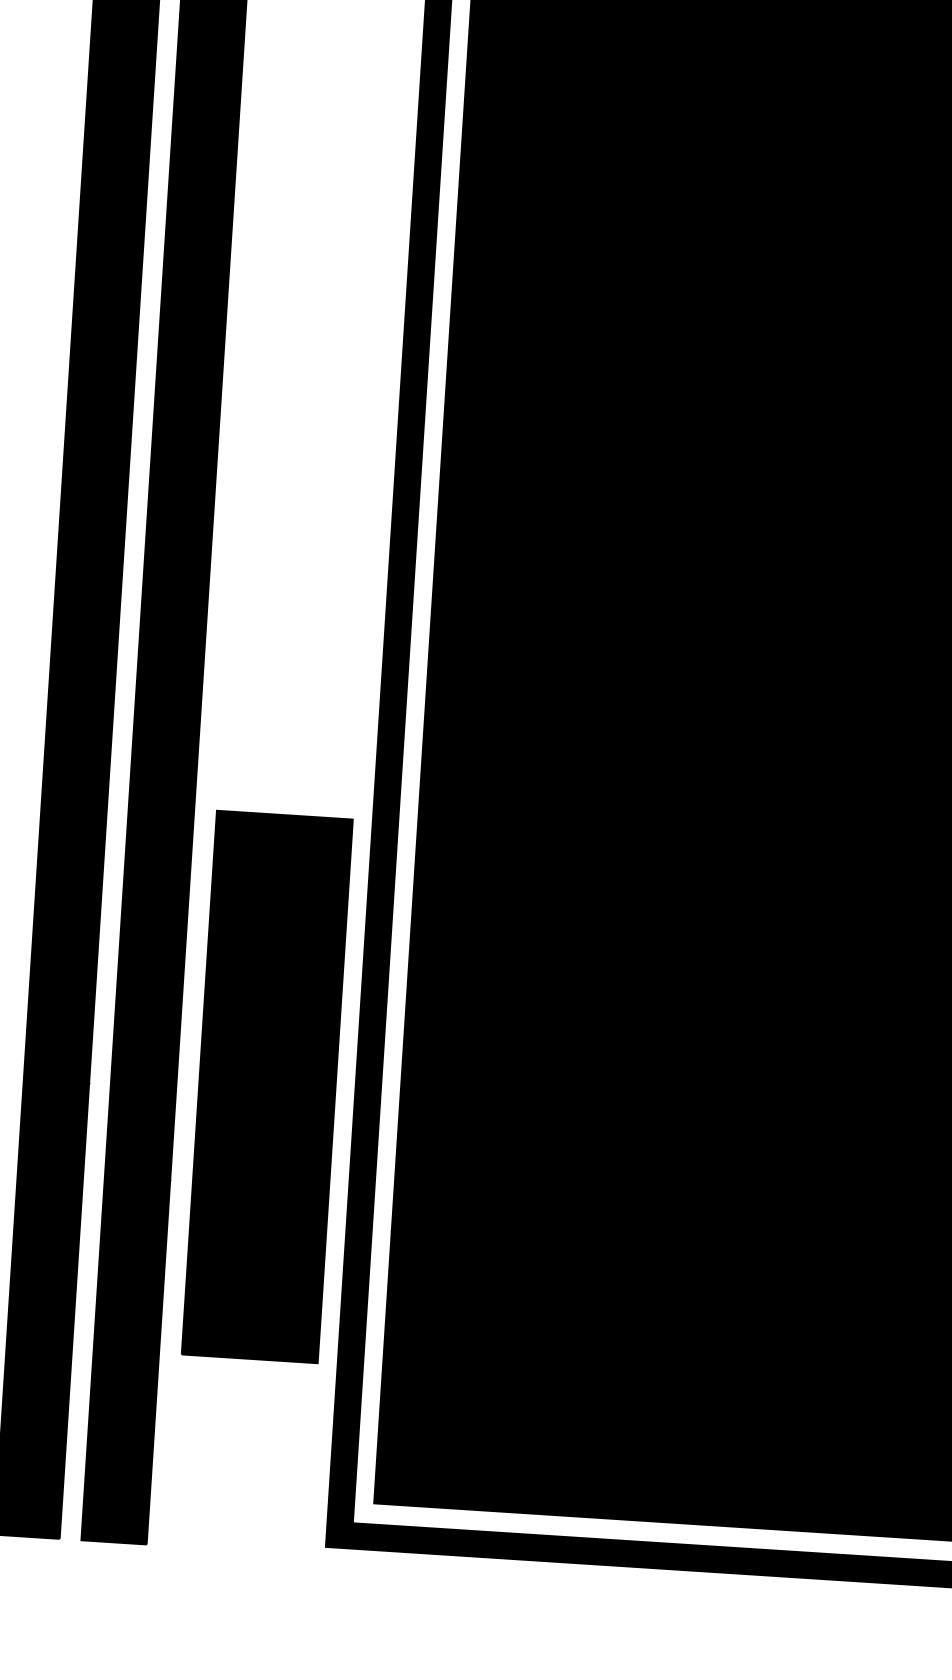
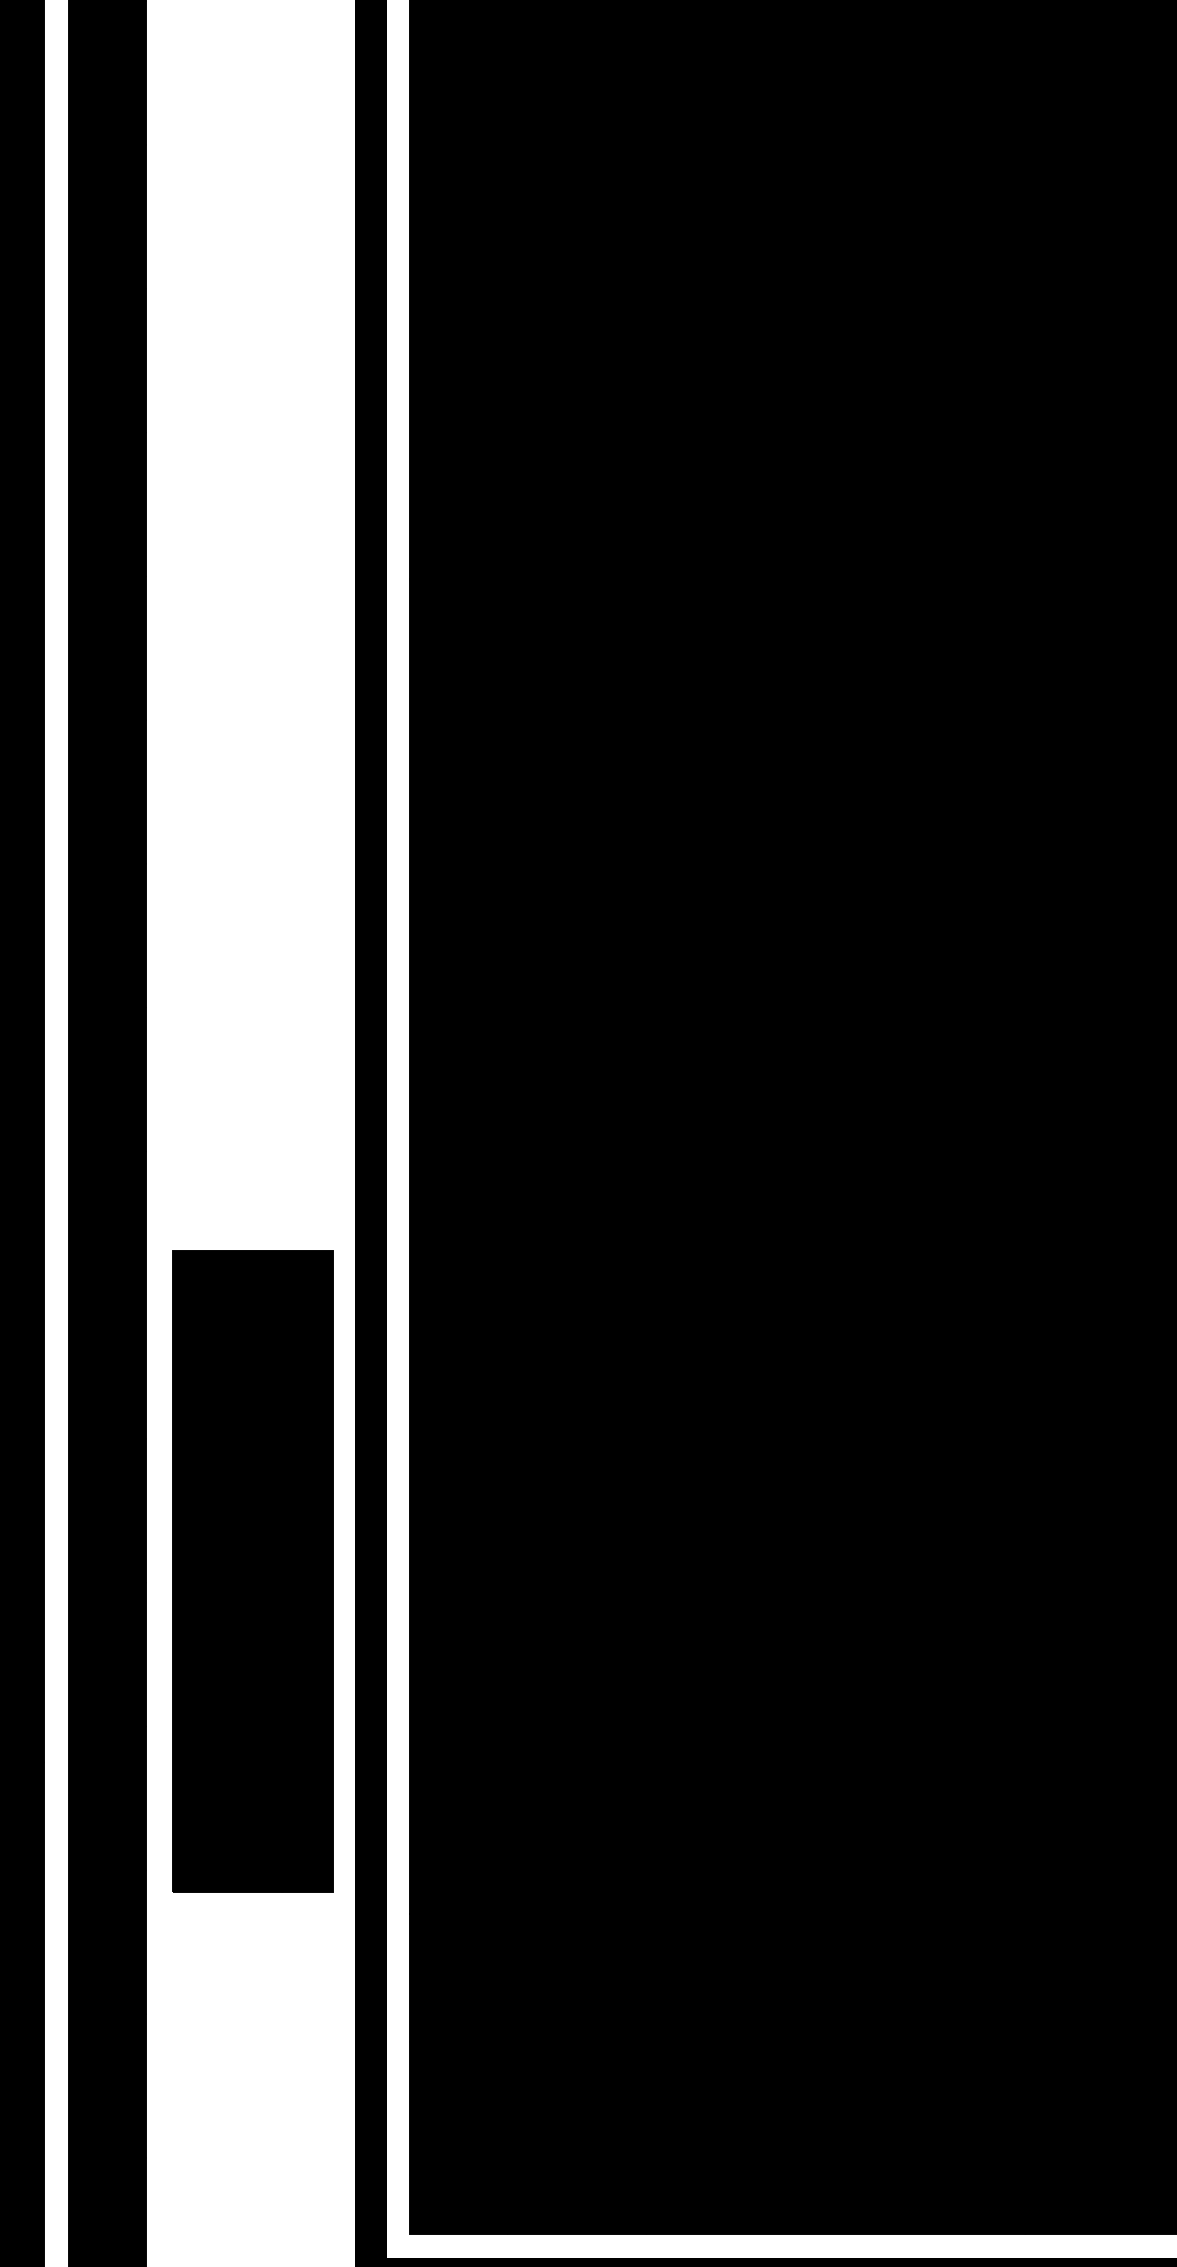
part: (266, 1086) -> (252, 1571), moved

